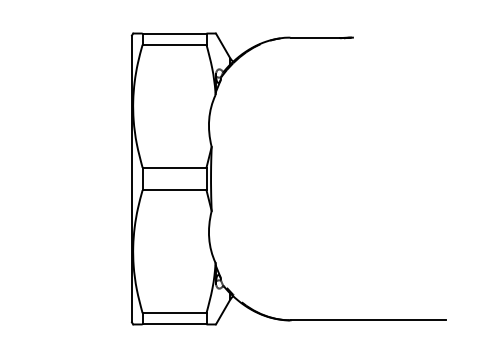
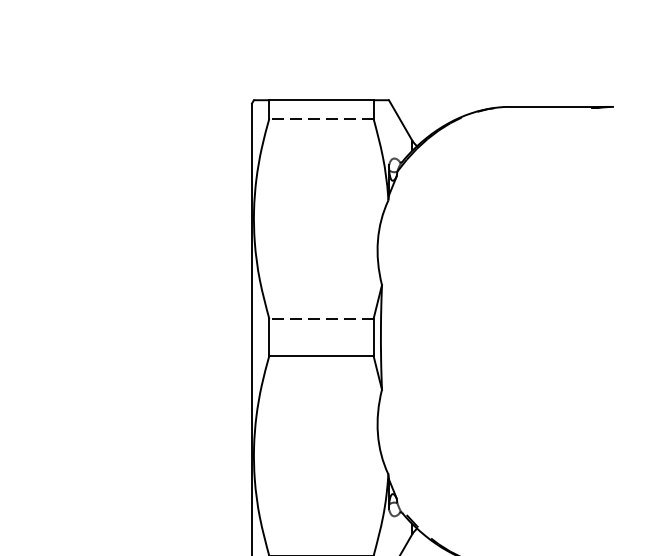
line: (174, 44) -> (321, 118), solid -> dashed
line: (174, 167) -> (321, 318), solid -> dashed

